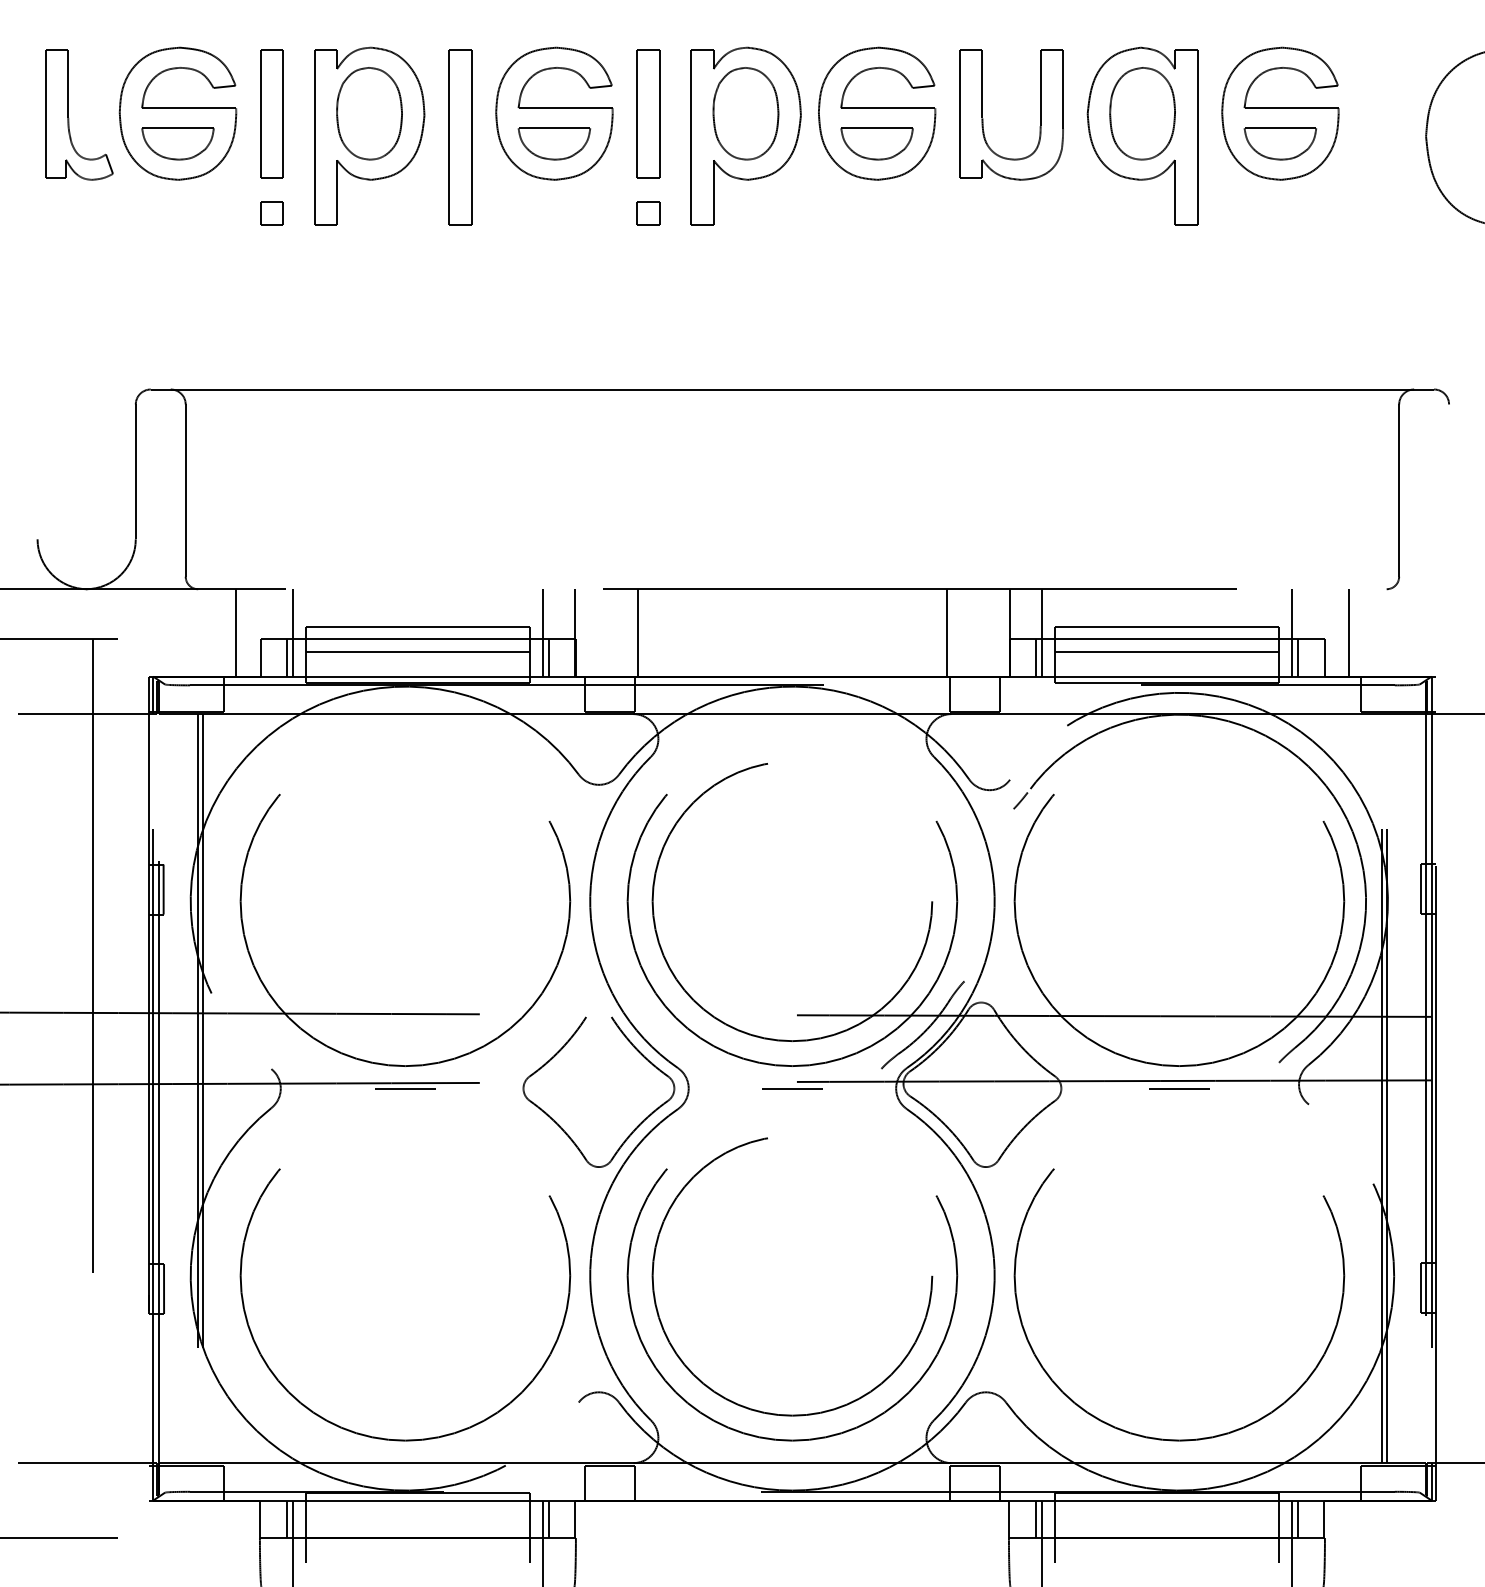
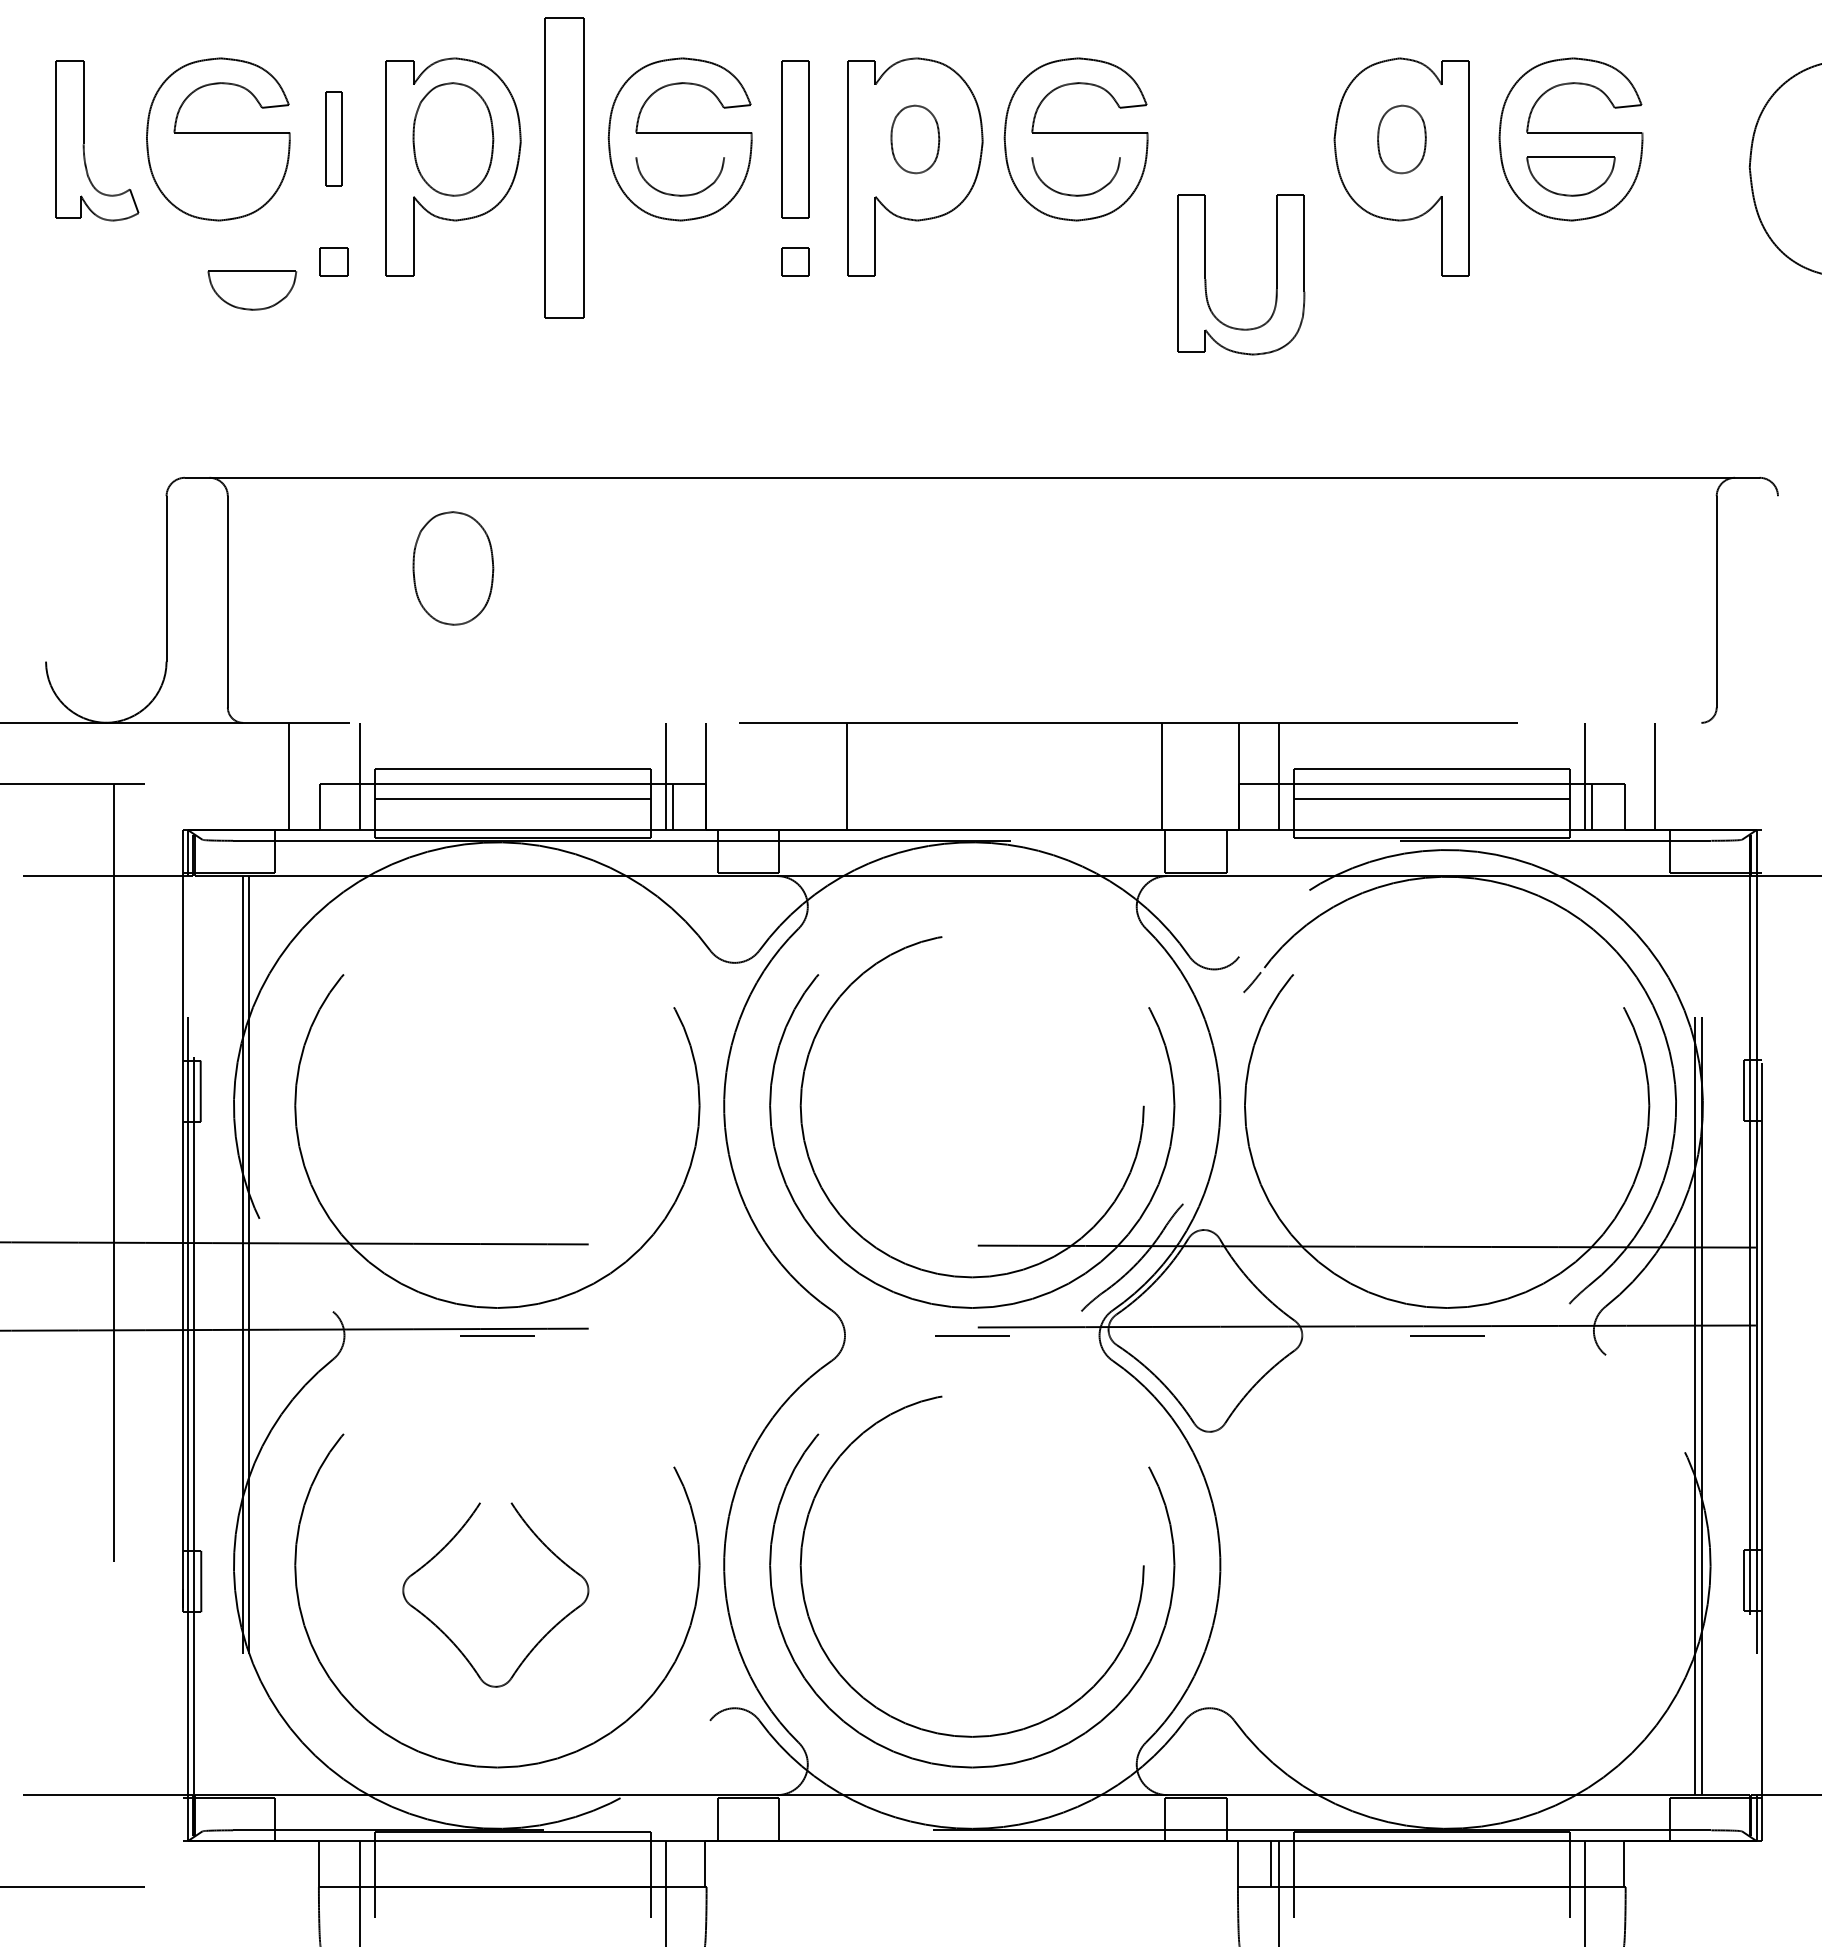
part: (271, 113) -> (333, 139), size x0.6
part: (746, 113) -> (915, 139), size x0.6
part: (1142, 113) -> (1401, 139), size x0.6
part: (1040, 114) -> (1276, 274), moved
line: (554, 128) -> (680, 157), removed
line: (877, 128) -> (1076, 157), removed
part: (460, 137) -> (564, 168), size x1.4
part: (178, 143) -> (252, 290), moved
part: (369, 463) -> (453, 568), added
line: (637, 632) -> (847, 776), moved
line: (287, 658) -> (352, 807), removed
line: (1036, 658) -> (1271, 807), removed
part: (561, 1127) -> (450, 1638), moved
circle: (1179, 1304) -> (1447, 1600), removed
line: (287, 1519) -> (352, 1864), removed
line: (548, 1519) -> (673, 1864), removed
line: (1297, 1519) -> (1592, 1864), removed

